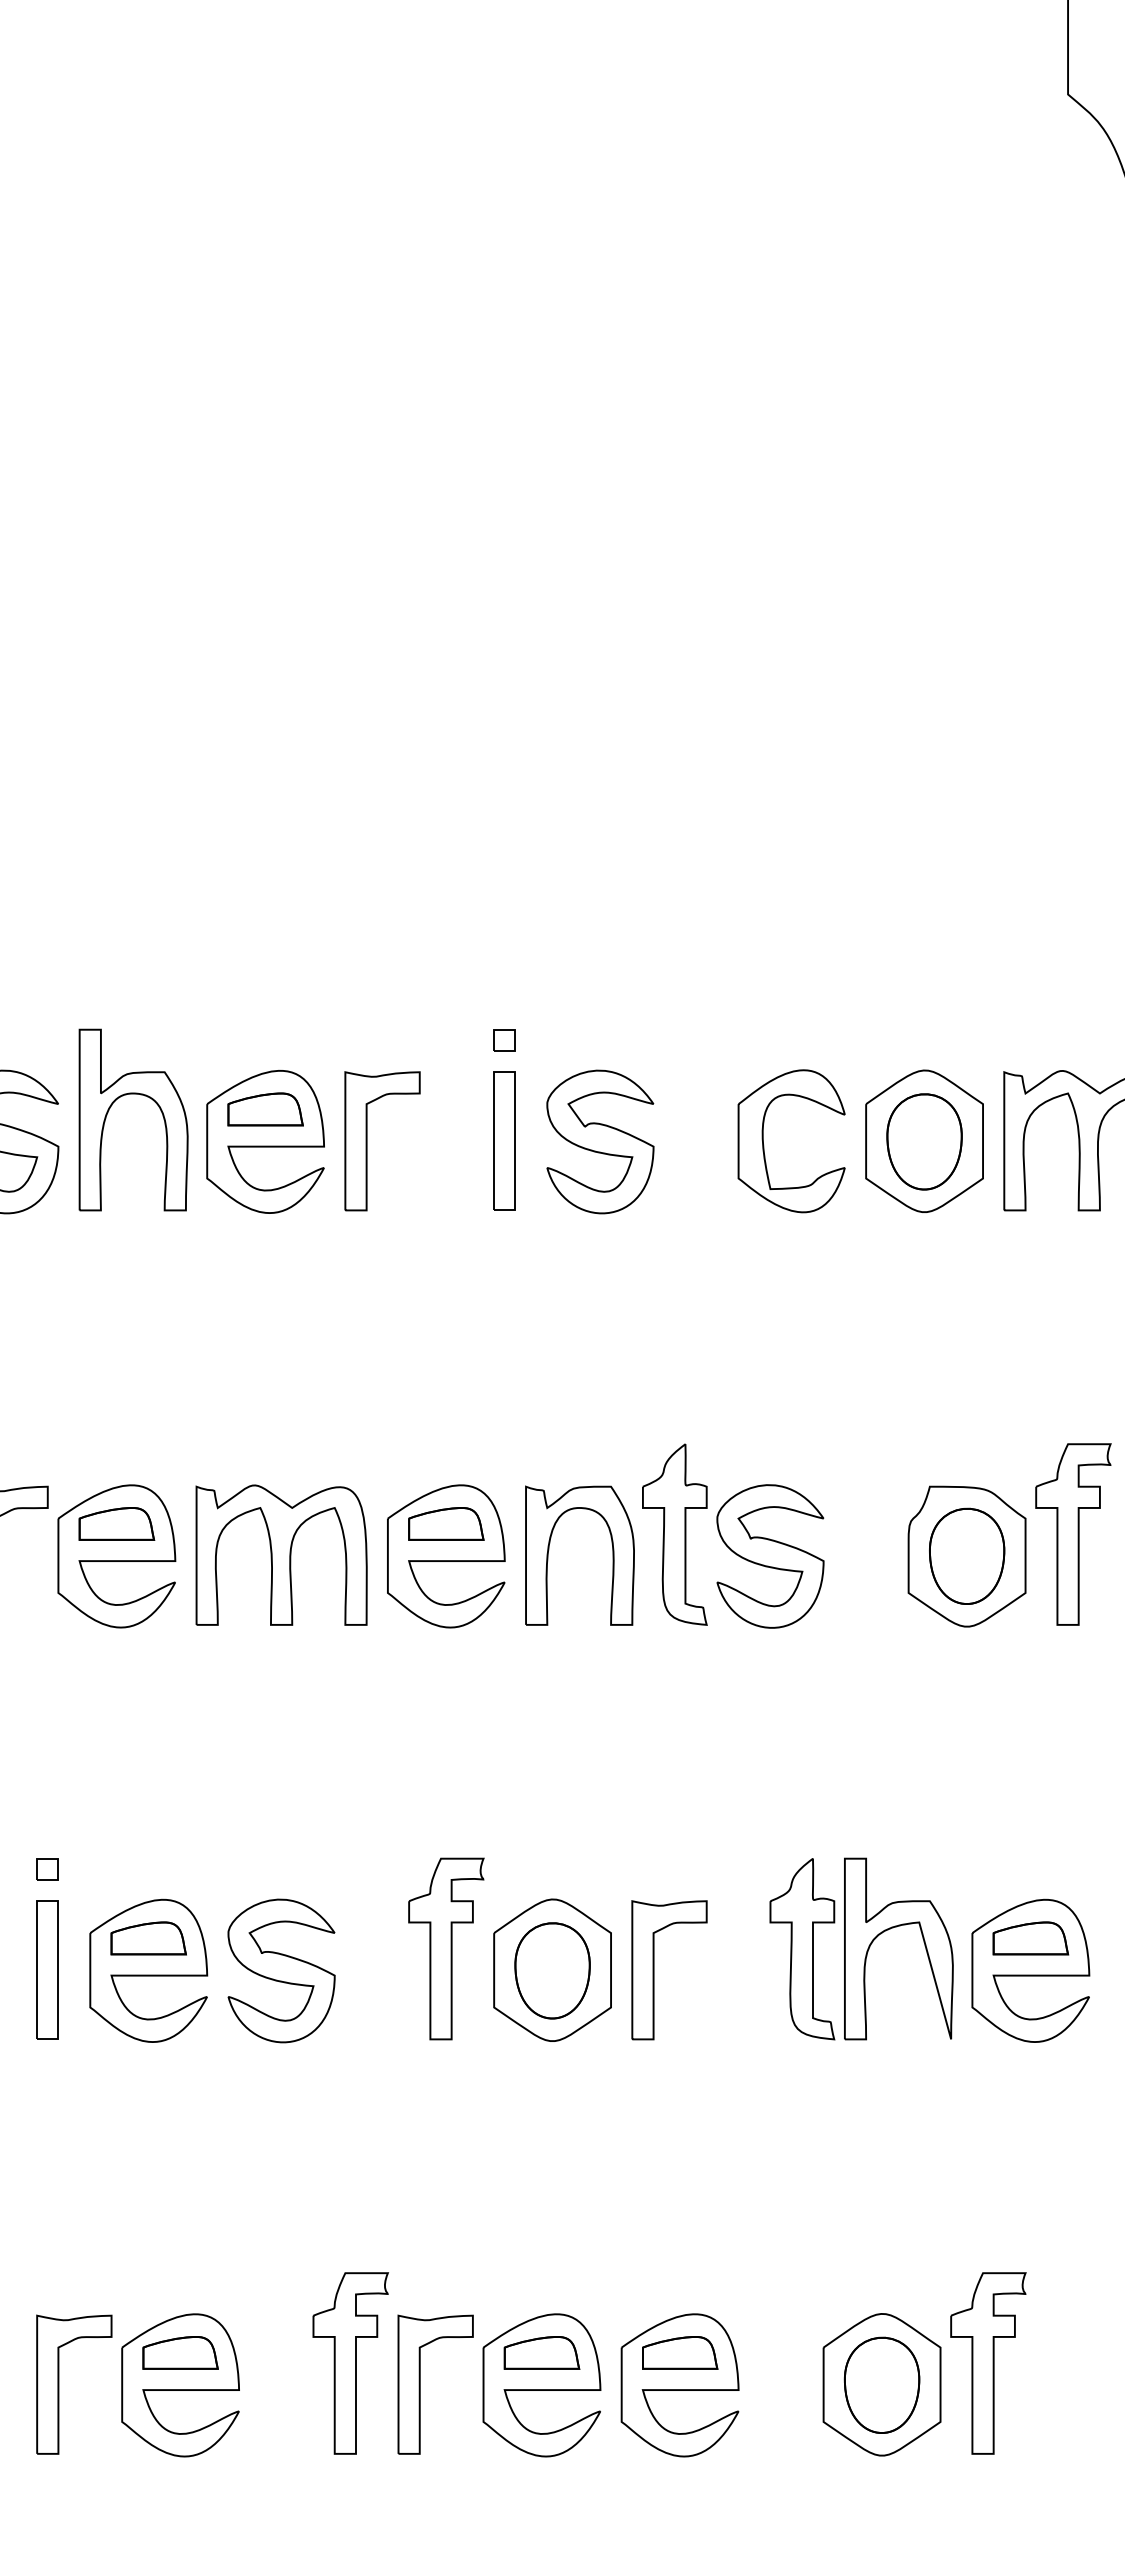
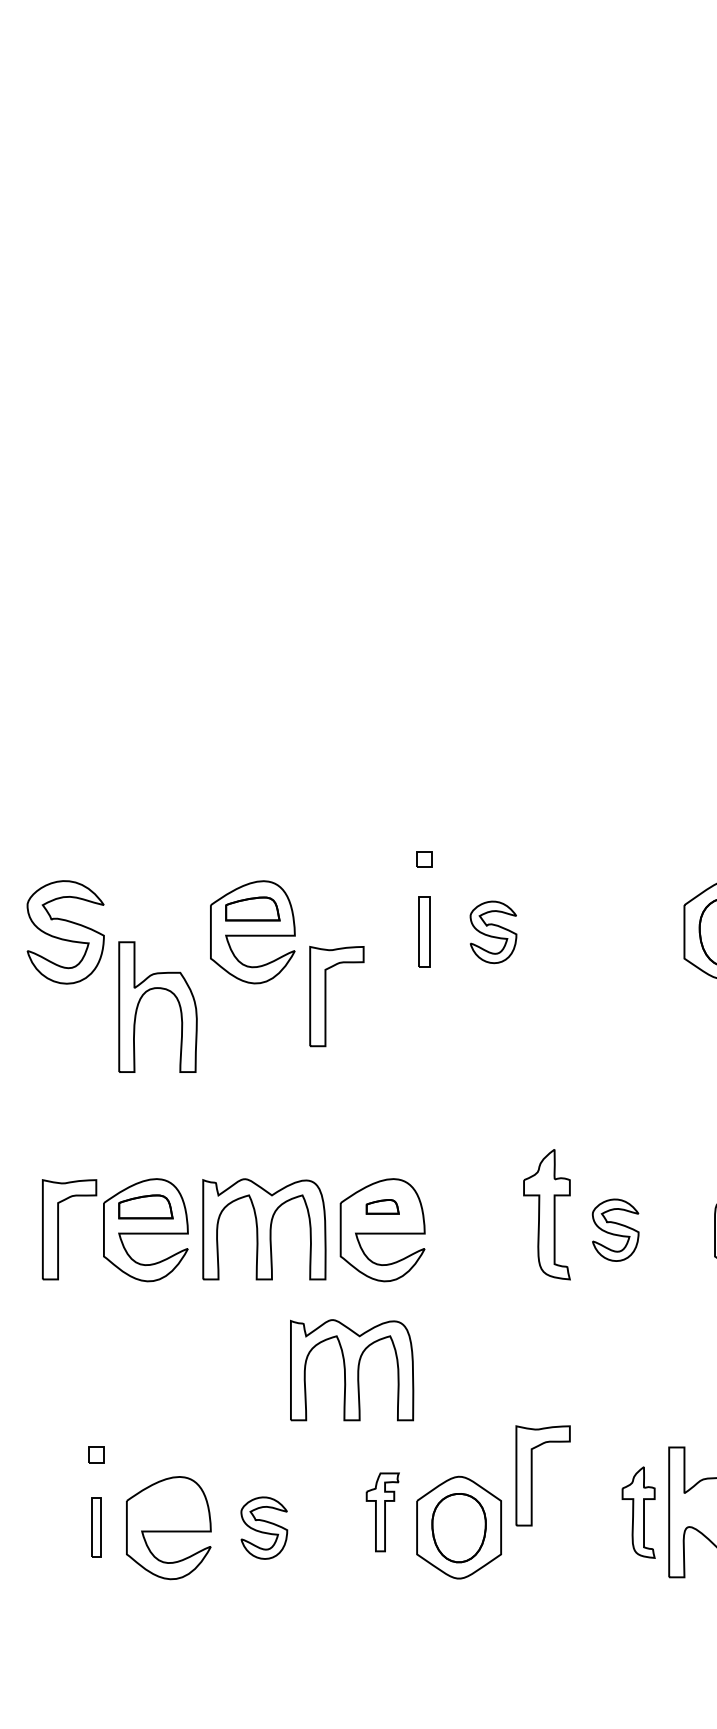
part: (133, 1094) -> (157, 988), moved
part: (504, 1140) -> (424, 931), size x0.7
part: (367, 1141) -> (326, 996), moved
part: (600, 1141) -> (493, 932), size x0.6
part: (764, 1145) -> (611, 934), removed
part: (446, 1523) -> (382, 1206), size x0.6
part: (549, 1550) -> (456, 1225), removed
part: (770, 1556) -> (615, 1230), size x0.6
part: (403, 1750) -> (351, 1369), added
part: (148, 1938) -> (168, 1504), removed
part: (446, 1948) -> (382, 1512), size x0.6
part: (802, 1949) -> (638, 1512), size x0.7
part: (47, 1969) -> (96, 1527), size x0.6
part: (281, 1970) -> (264, 1527), size x0.6
part: (654, 1970) -> (532, 1476), moved

